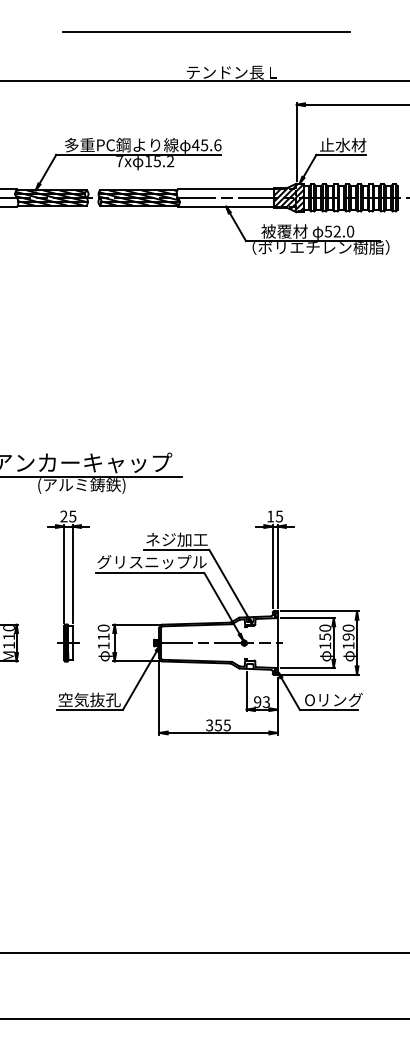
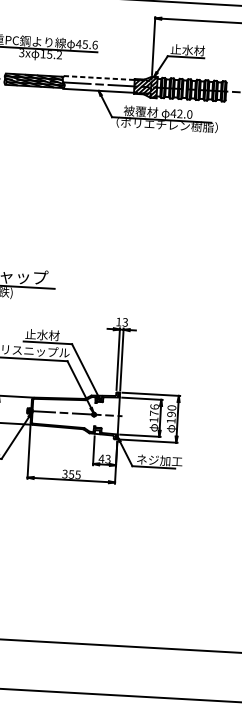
text: (119, 161) -> (21, 53), 7x -> 3x
line: (225, 189) -> (98, 78), solid -> dashed
text: (328, 231) -> (173, 113), 52.0 -> 42.0
text: (279, 515) -> (125, 321), 15 -> 13
text: (176, 539) -> (48, 335), ネジ加工 -> 止水材
text: (325, 632) -> (154, 410), 150 -> 176
text: (335, 699) -> (159, 460), Oリング -> ネジ加工
text: (257, 702) -> (101, 459), 93 -> 43

